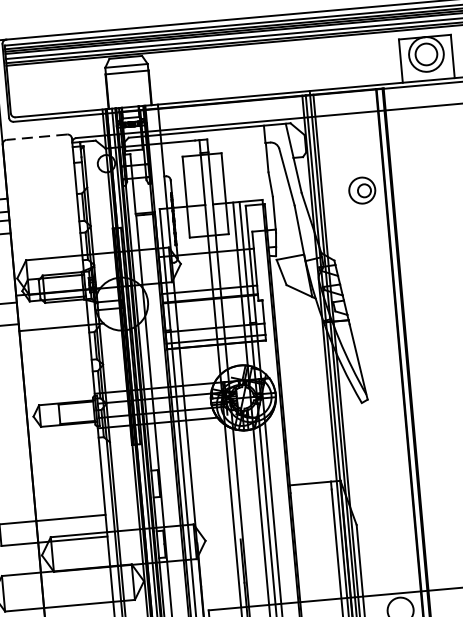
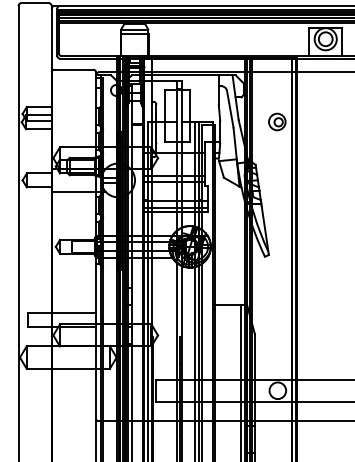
line: (36, 136) -> (73, 69), dashed -> solid

